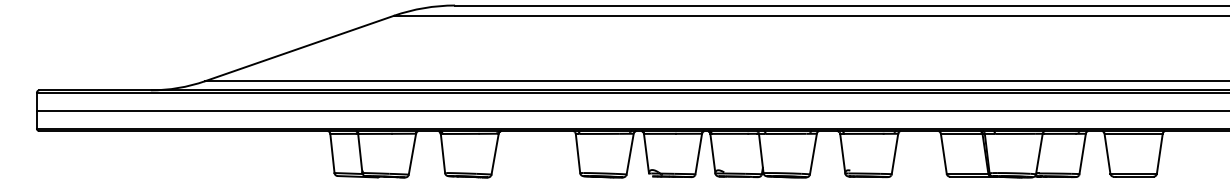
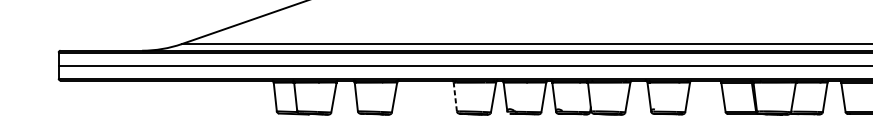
line: (578, 153) -> (455, 97), solid -> dashed

